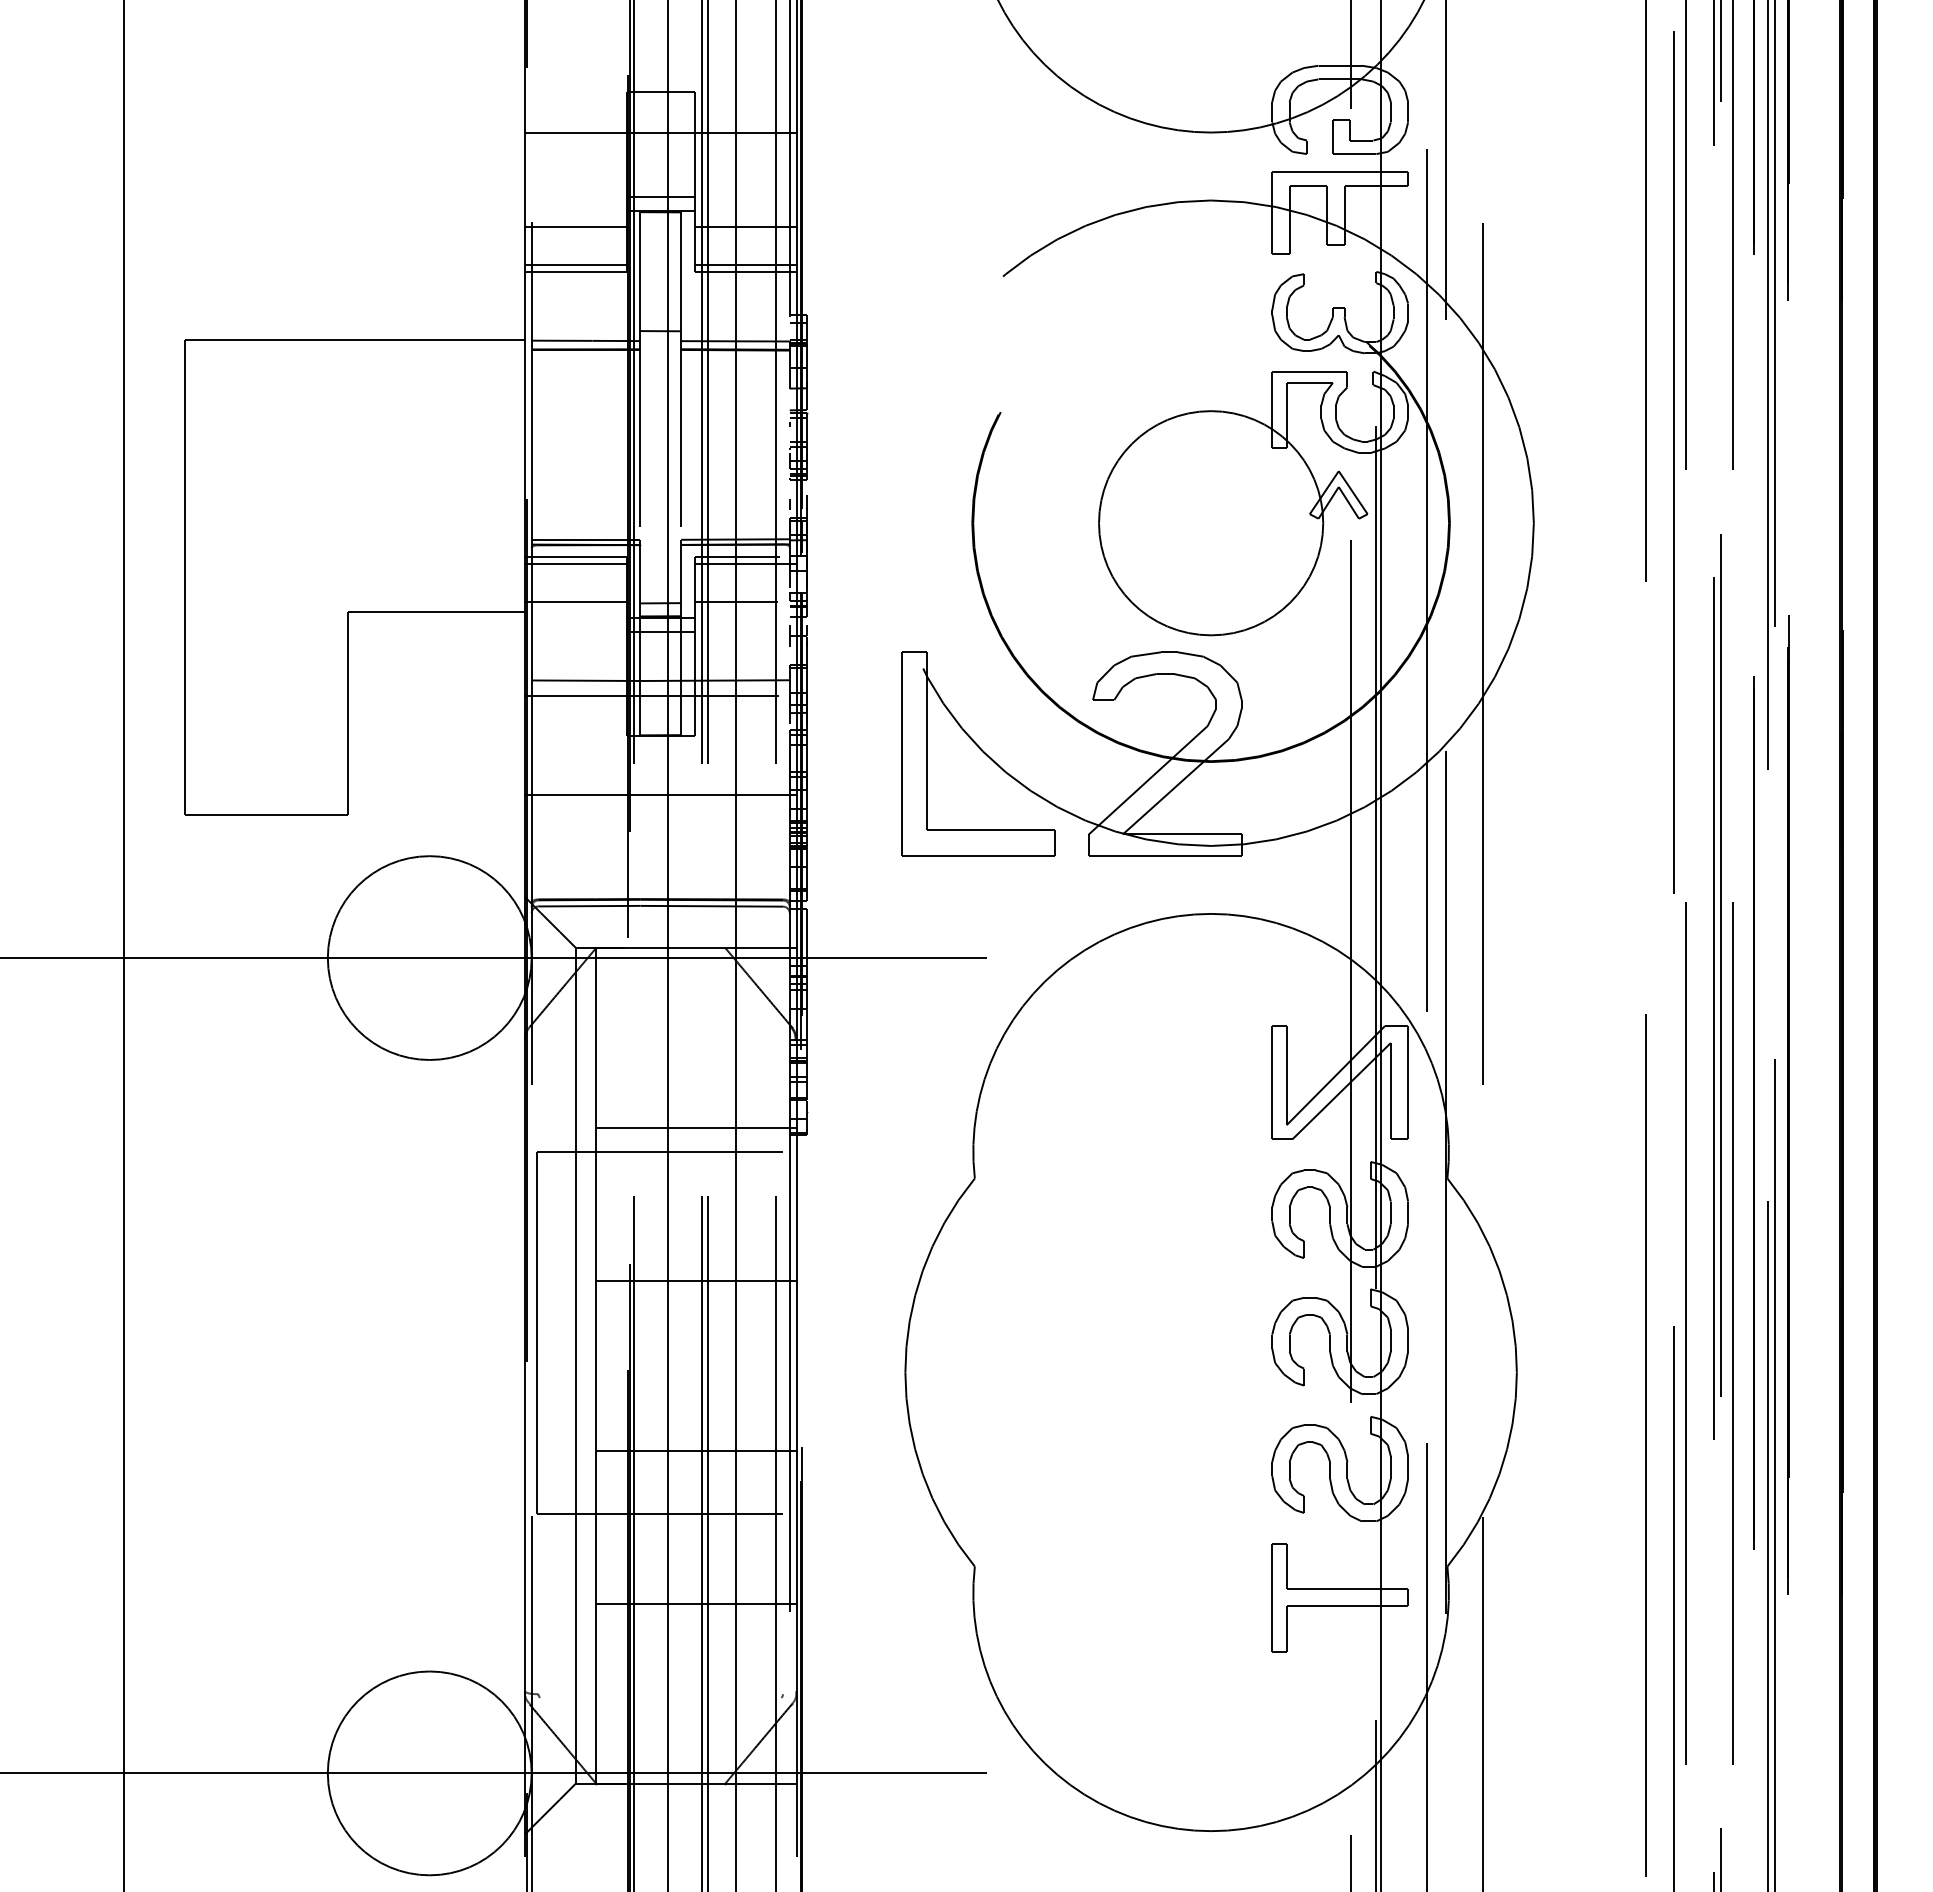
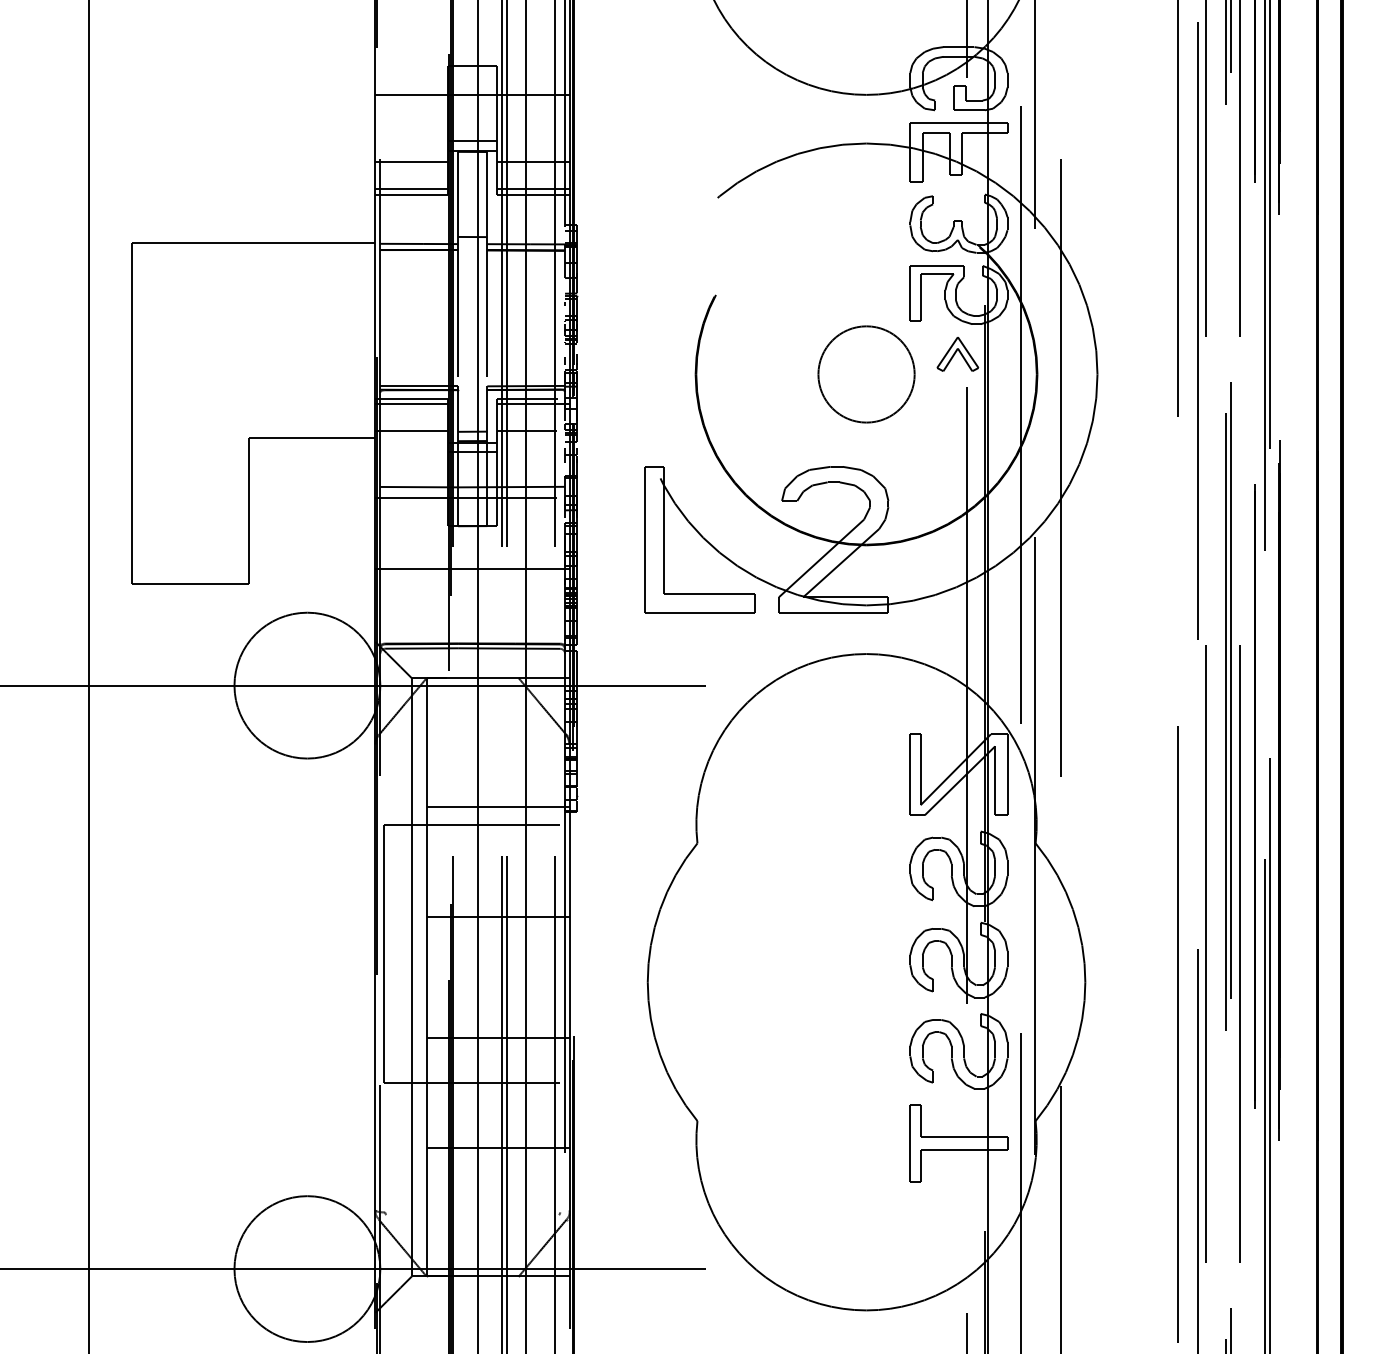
circle: (1211, 523) -> (866, 374), size x0.6

